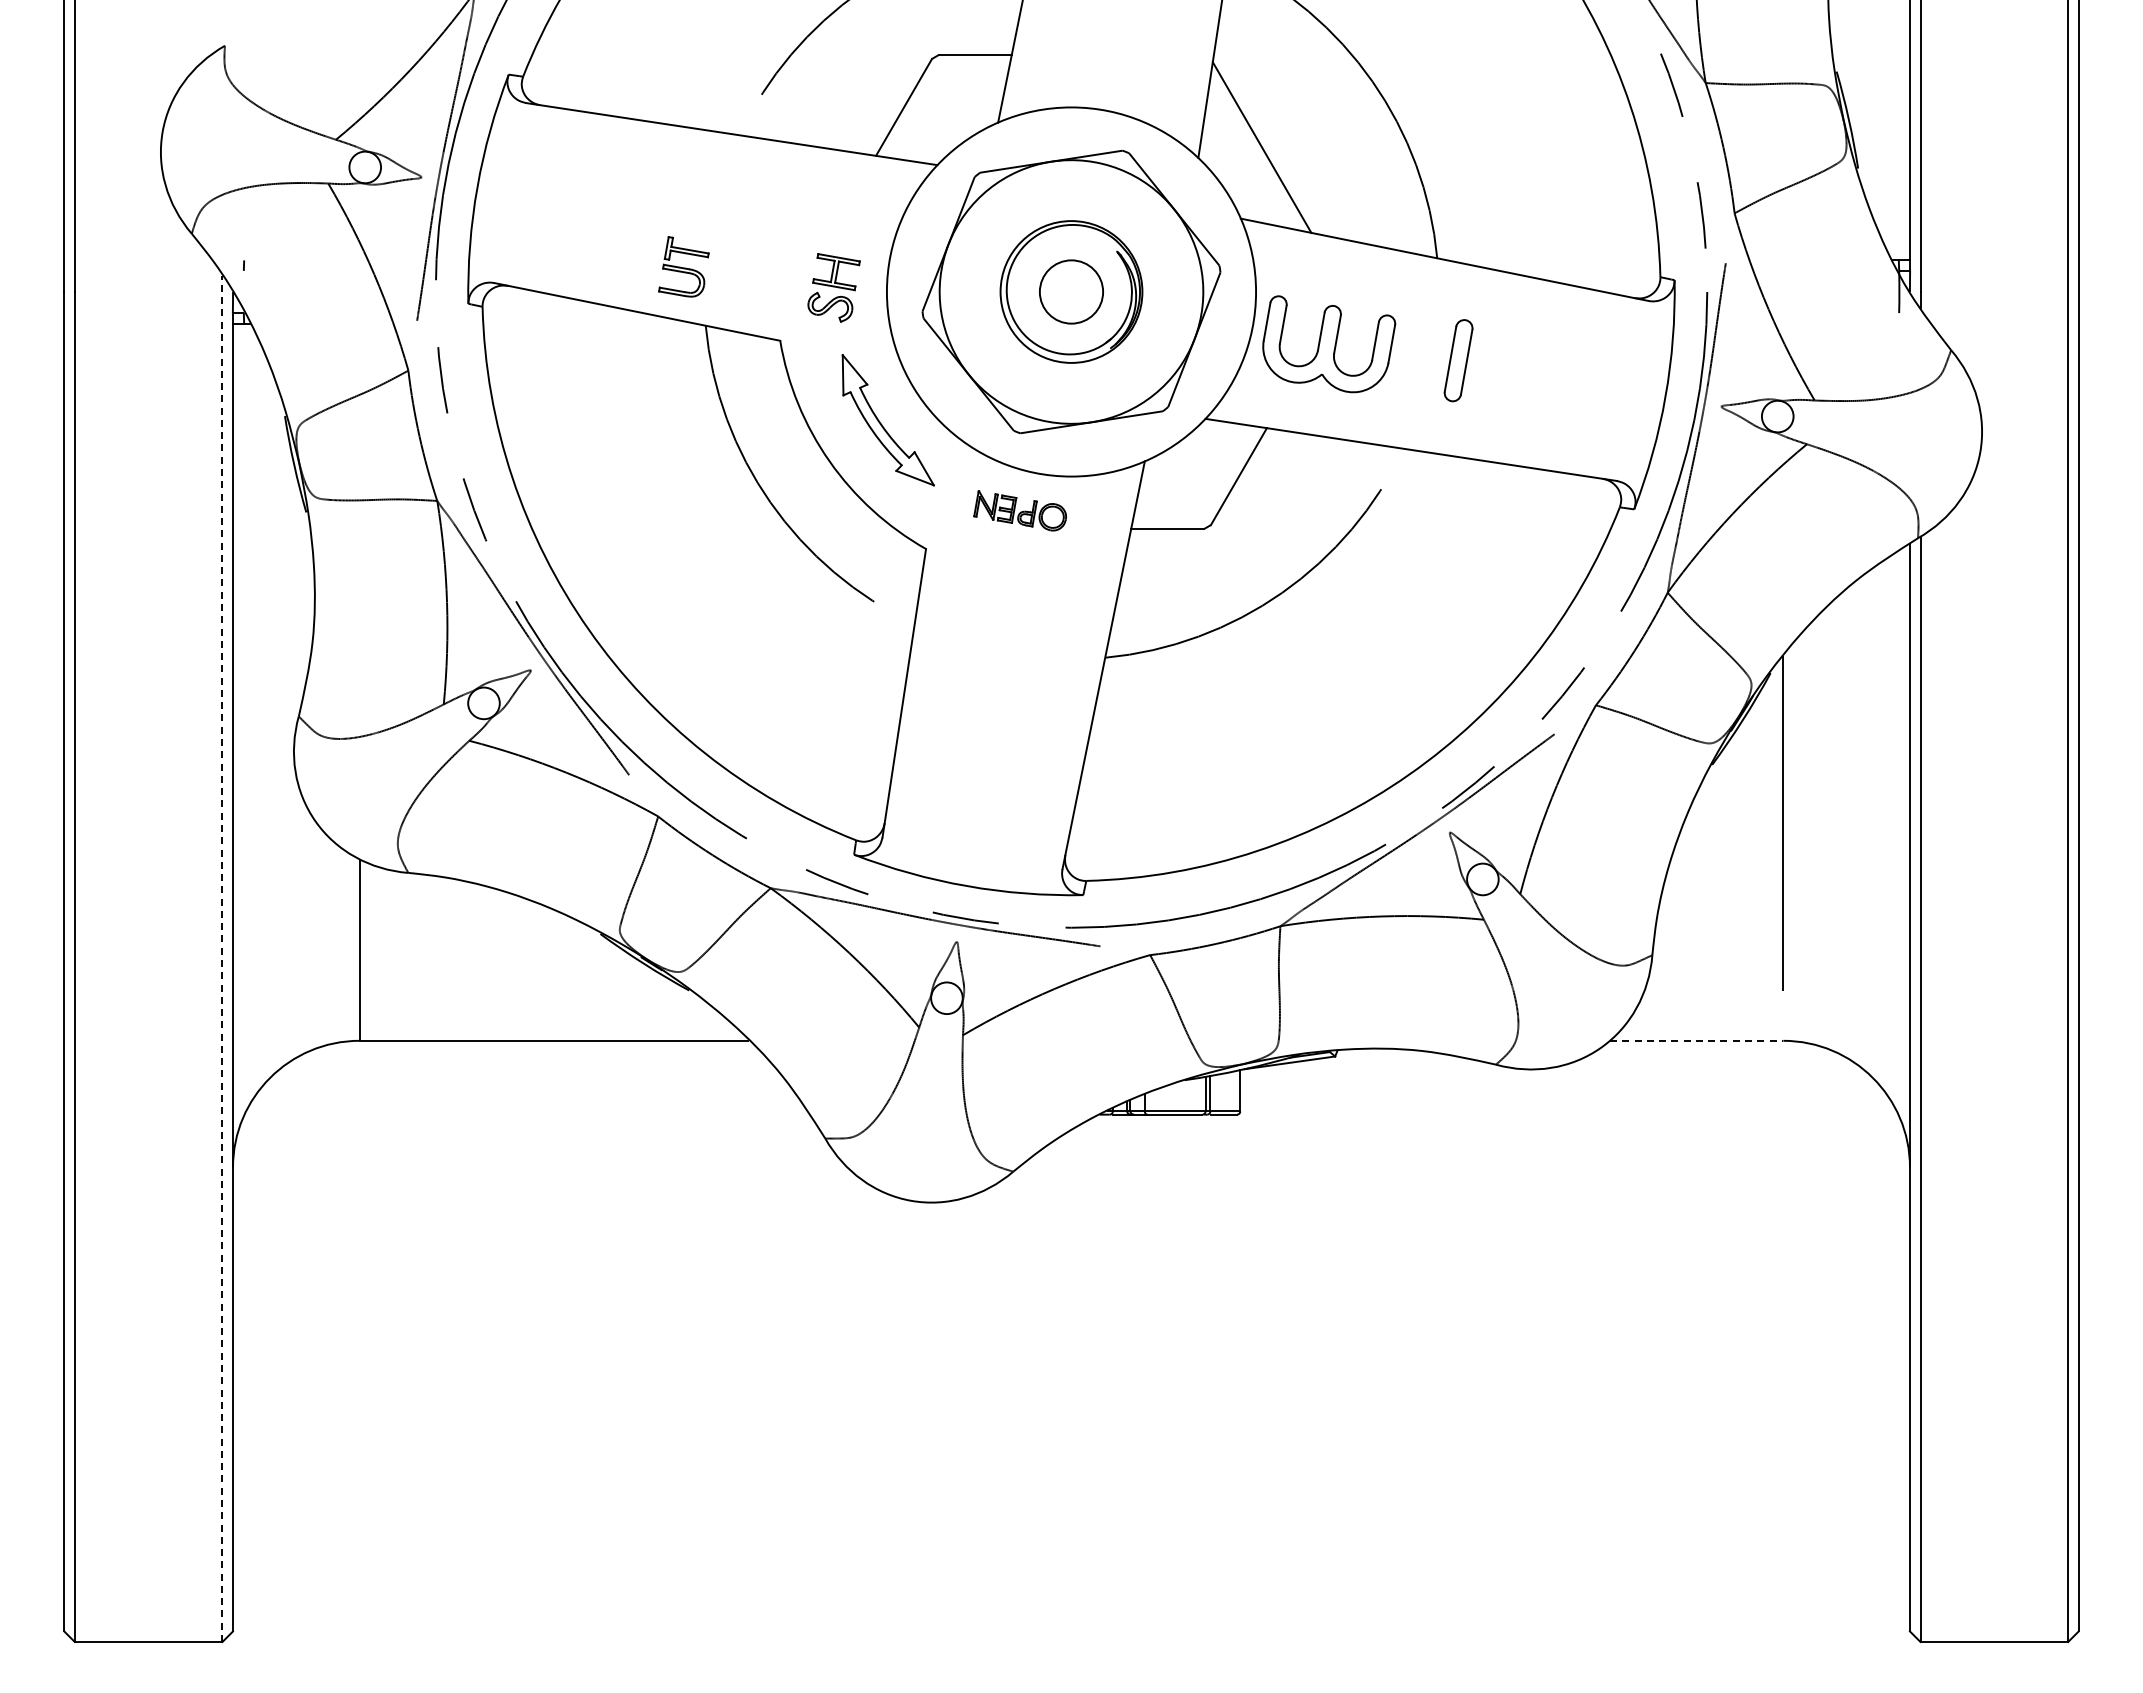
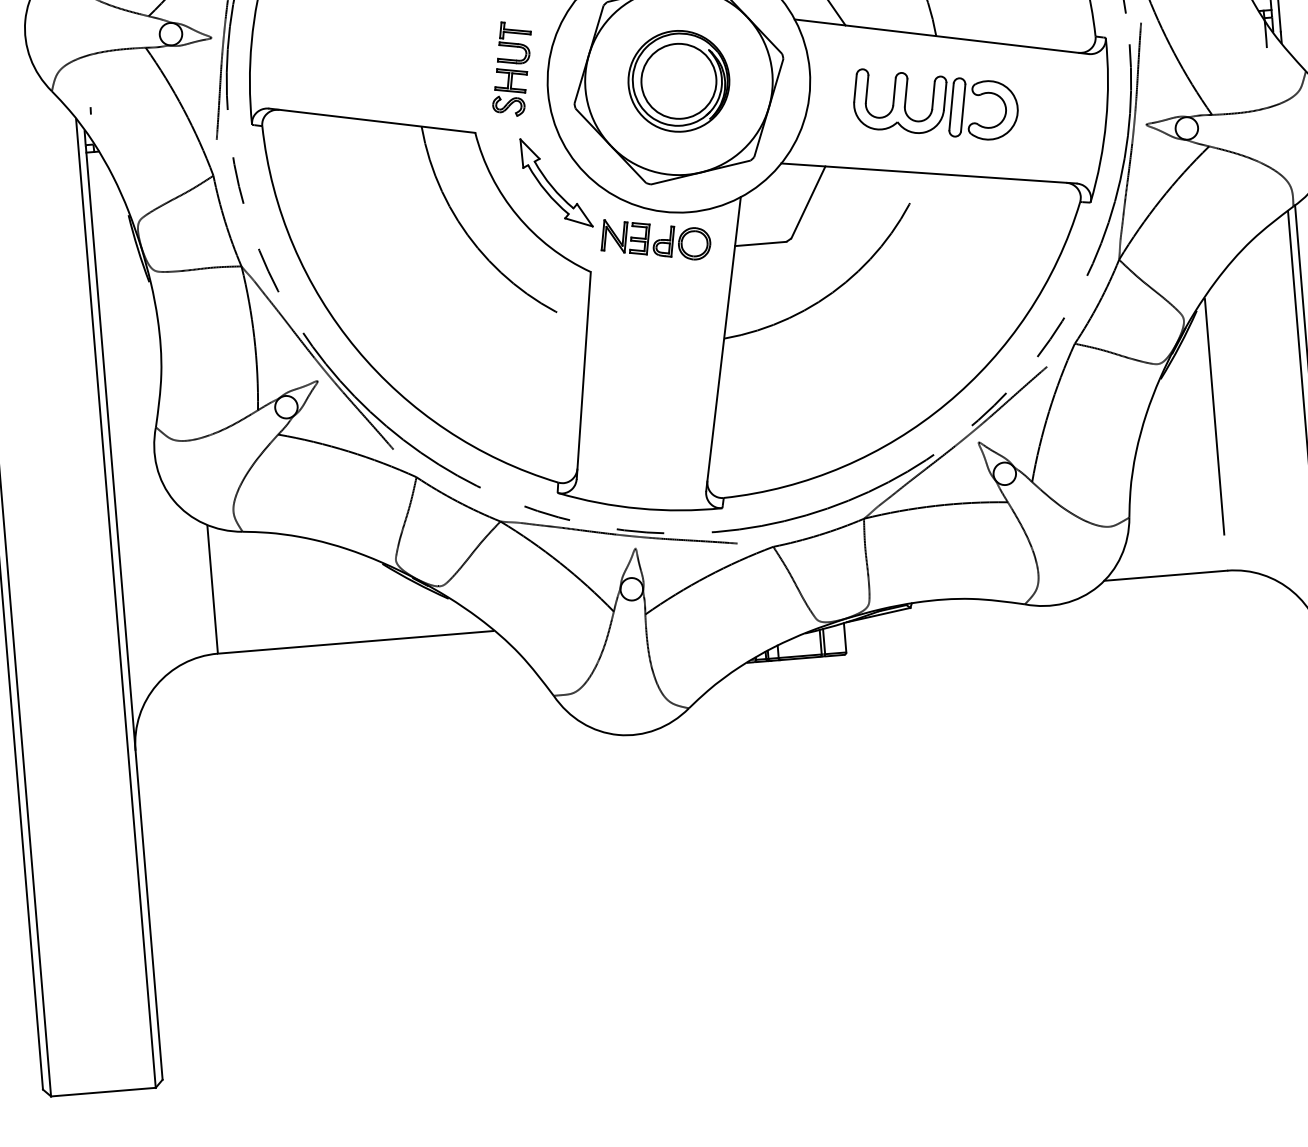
part: (683, 266) -> (513, 42), moved
circle: (1071, 291) -> (678, 80), size x1.67
part: (1329, 344) -> (901, 100), moved
part: (1525, 368) -> (1005, 109), added
part: (1019, 510) -> (654, 239), size x1.67
line: (222, 958) -> (115, 603), dashed -> solid
line: (1696, 1040) -> (1165, 575), dashed -> solid

